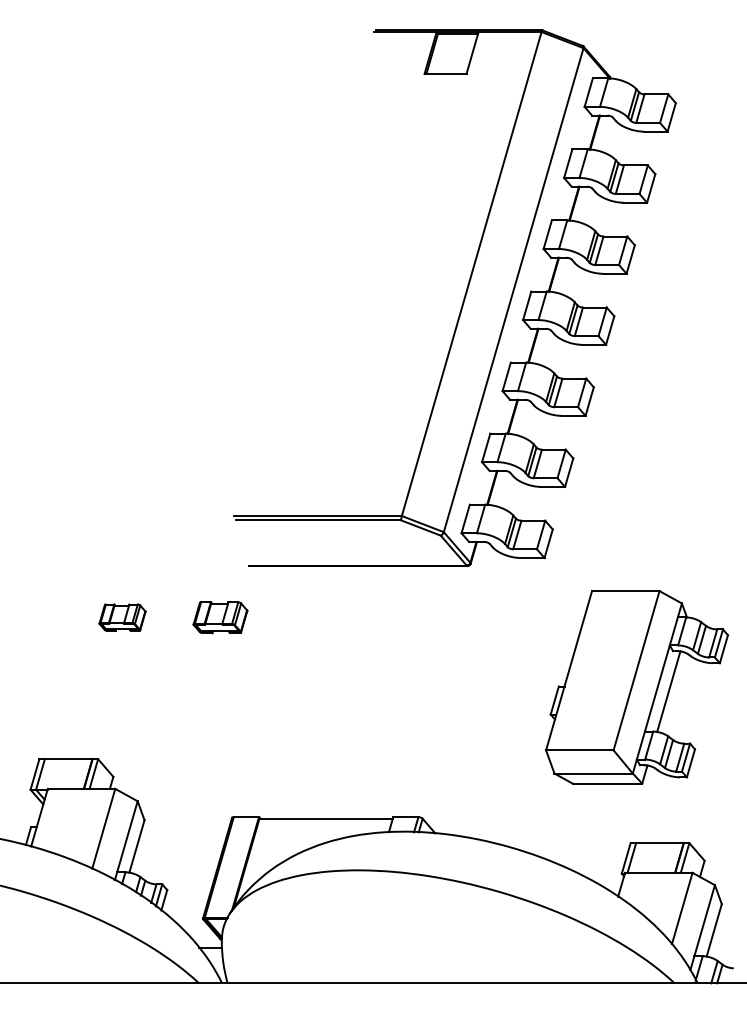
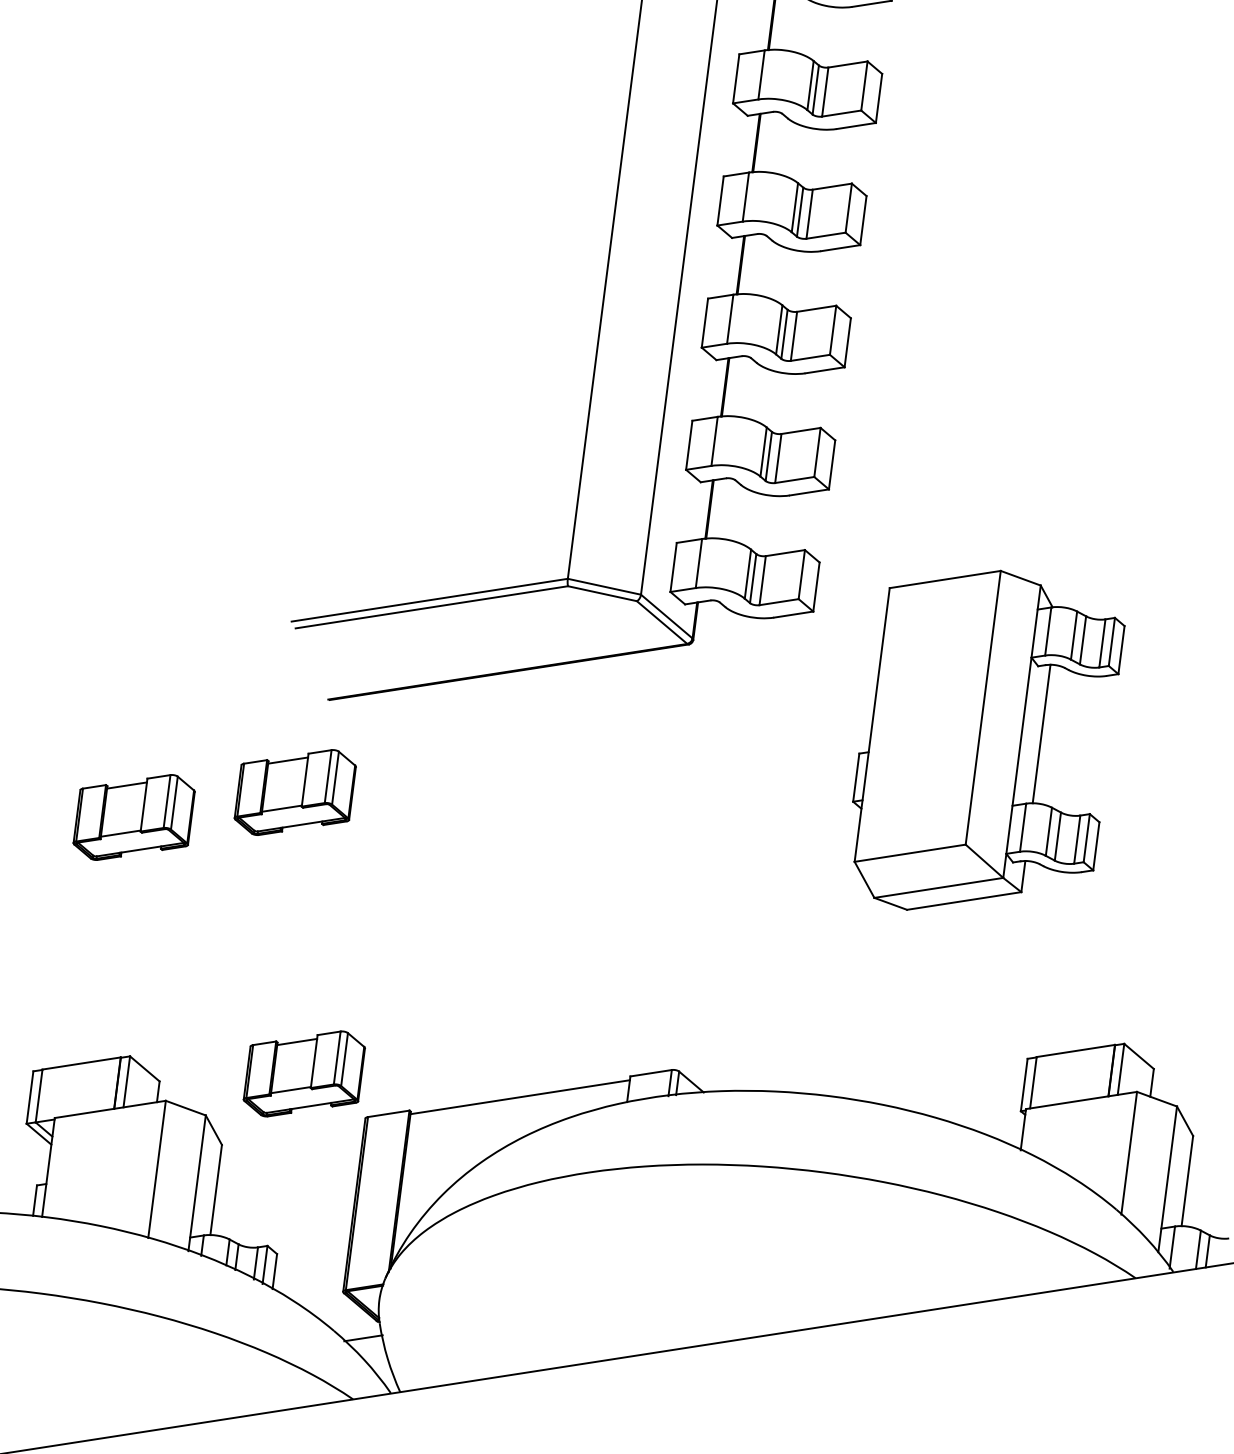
part: (122, 617) -> (134, 816), size x1.67
part: (220, 617) -> (295, 792), size x1.43
part: (636, 687) -> (987, 735), moved
part: (199, 785) -> (303, 1073), added

